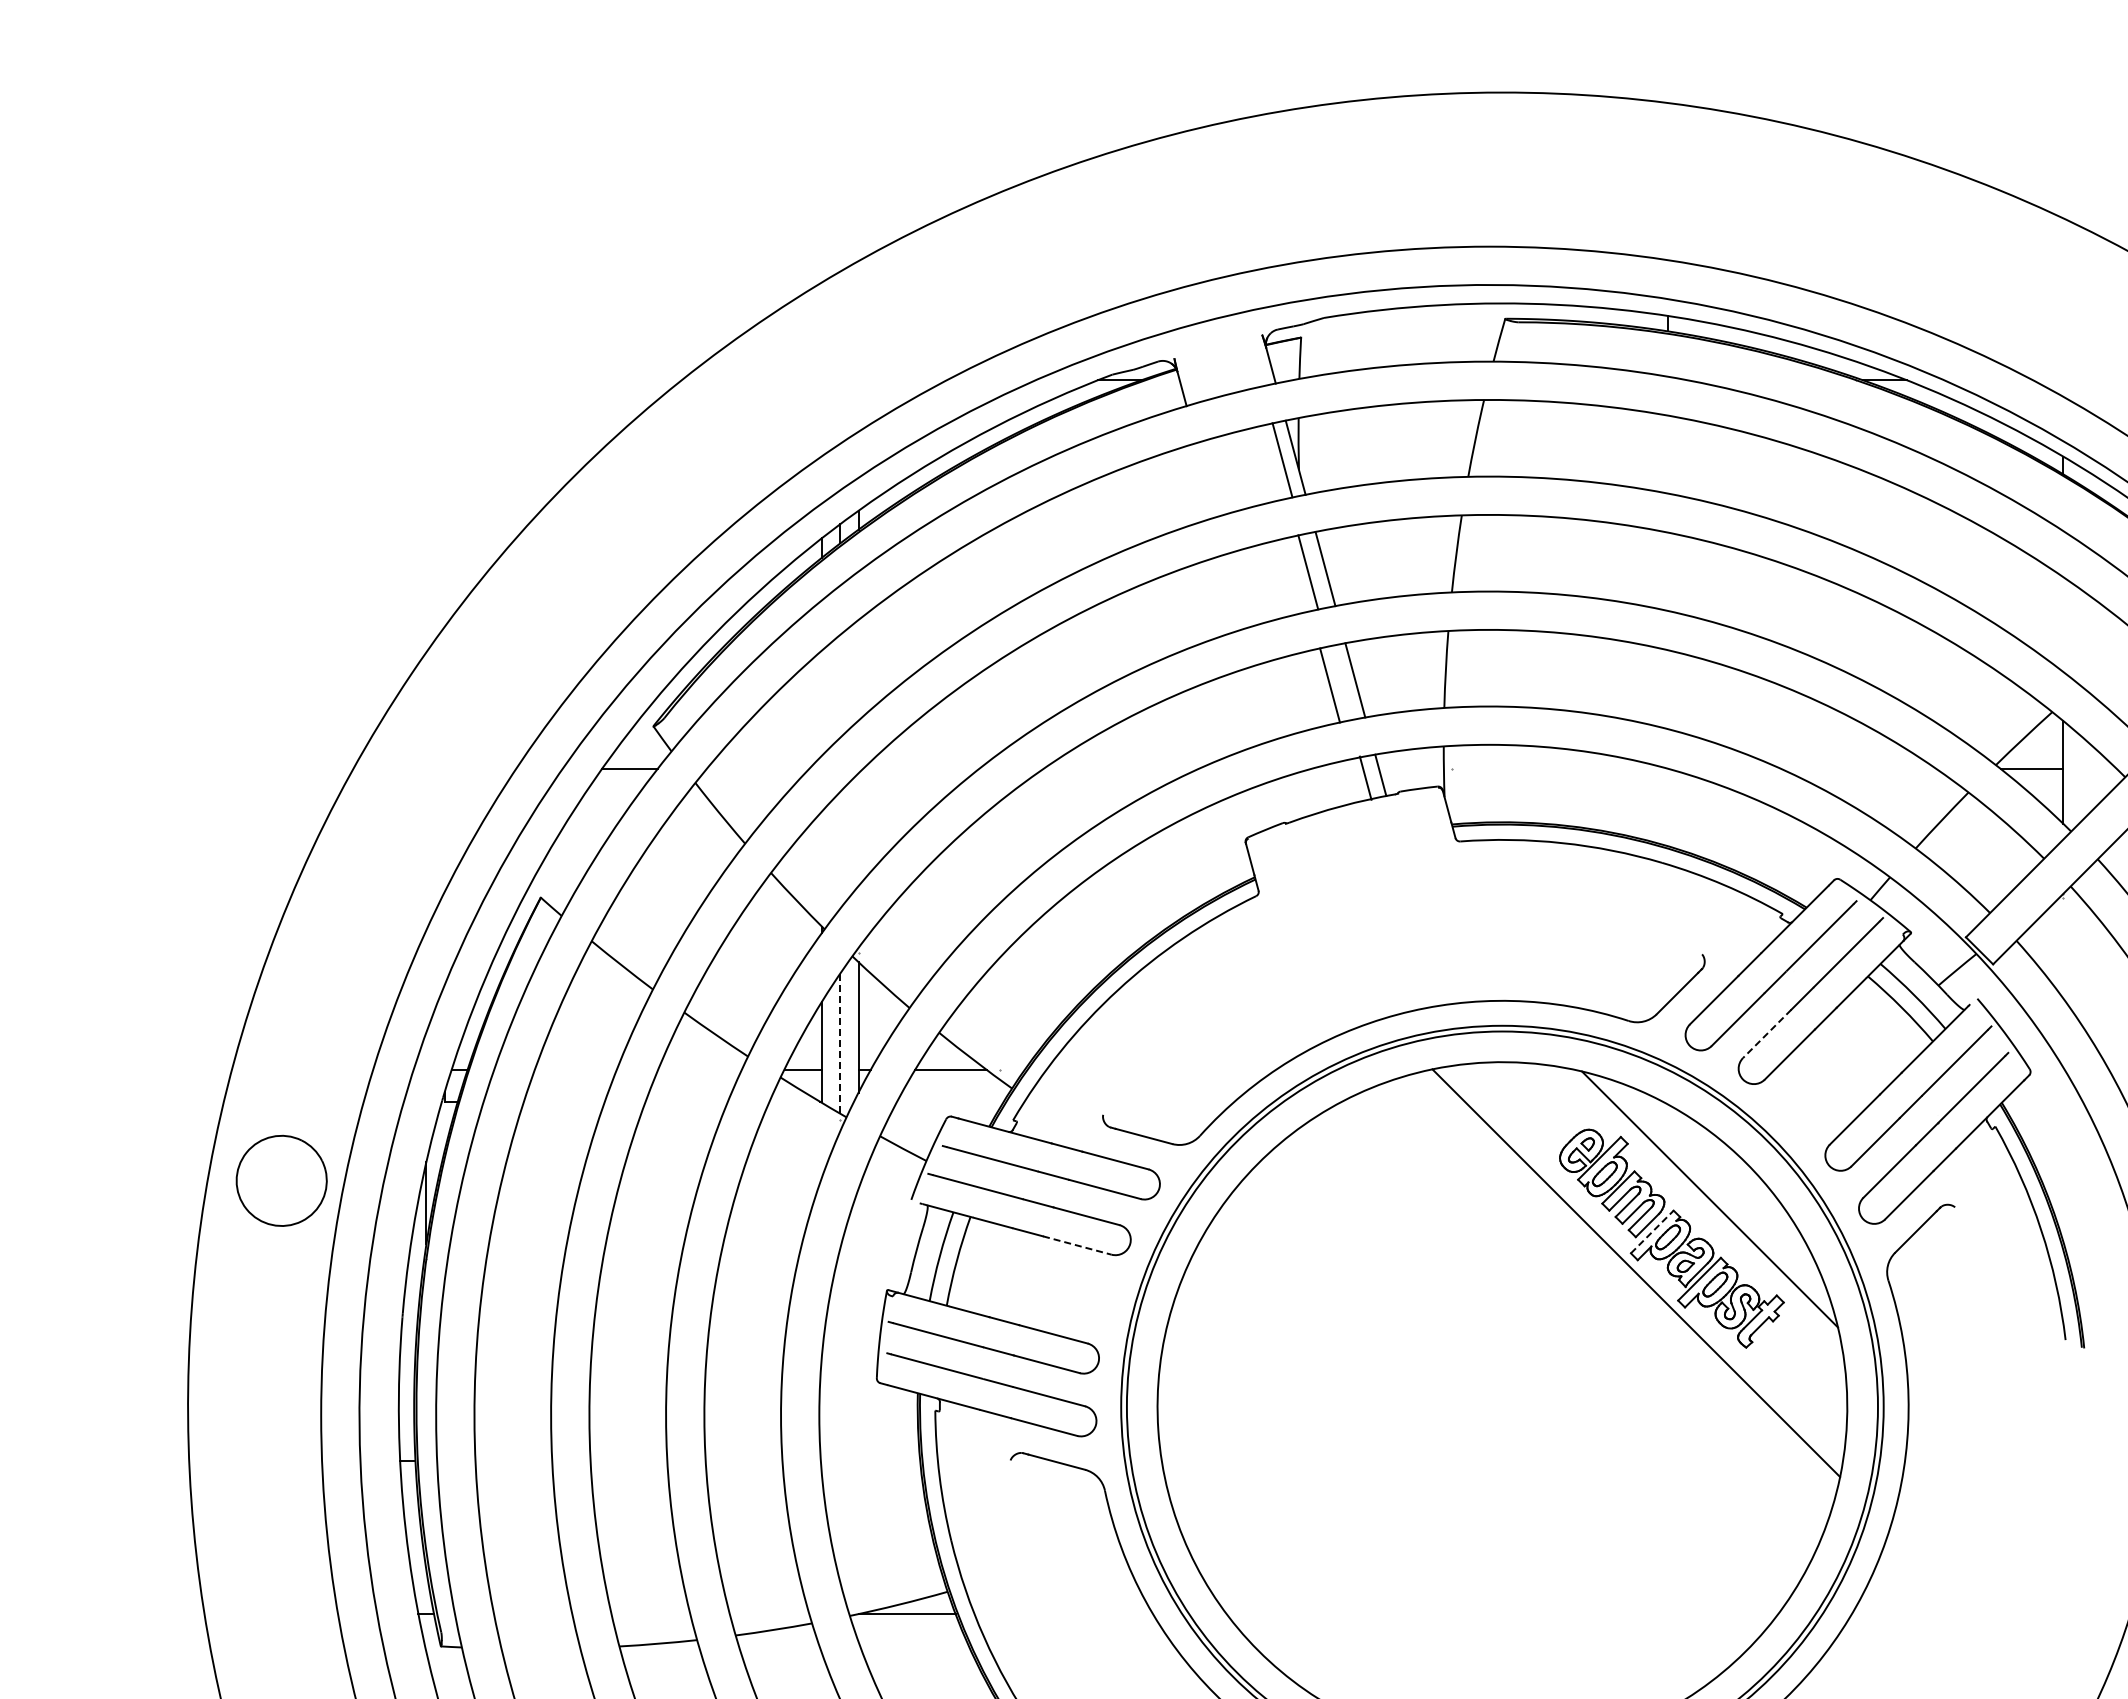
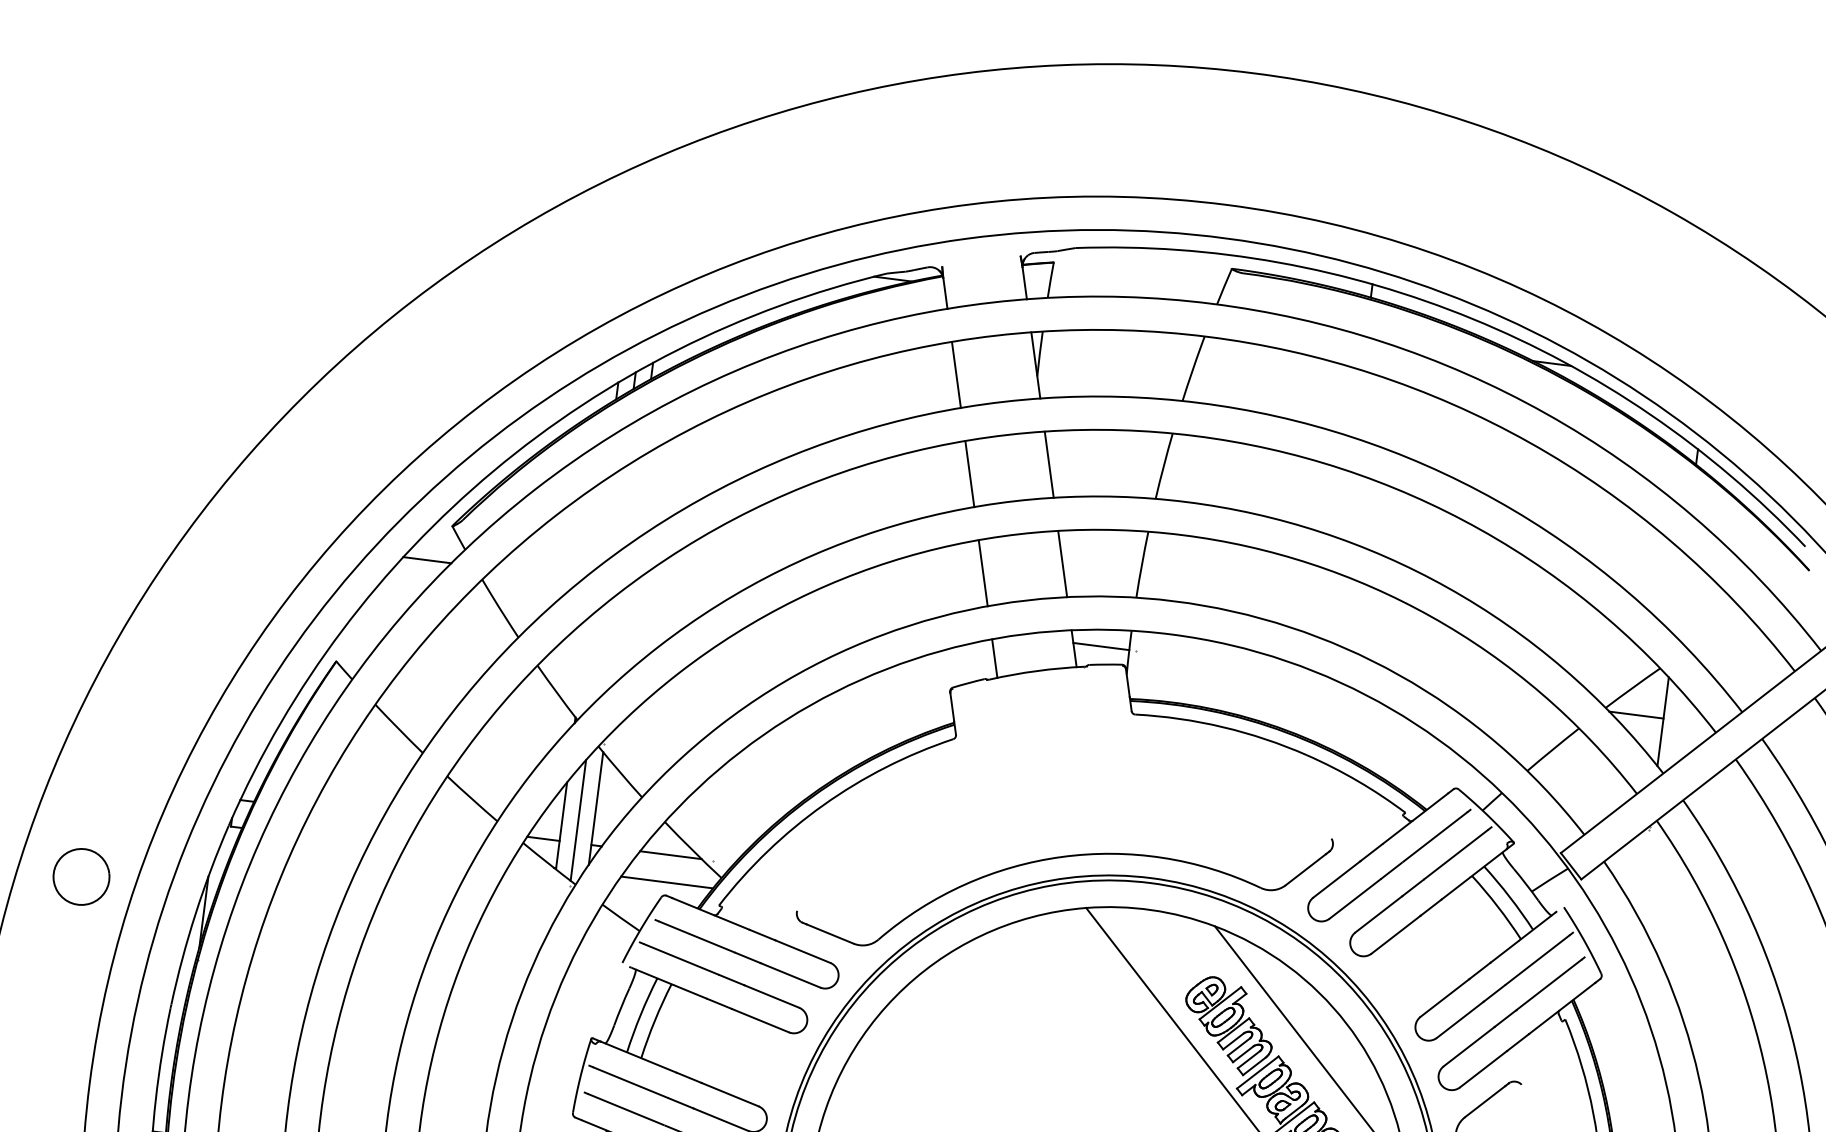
line: (1282, 460) -> (956, 375), moved
line: (1308, 572) -> (970, 474), moved
line: (1329, 685) -> (982, 573), moved
line: (1411, 768) -> (1101, 646), added
line: (1365, 777) -> (994, 657), moved
line: (1766, 1034) -> (1378, 914), dashed -> solid
line: (840, 1043) -> (578, 820), dashed -> solid
line: (950, 1101) -> (667, 882), added
part: (281, 1180) -> (81, 876), size x0.71
line: (1652, 1231) -> (1258, 1072), dashed -> solid
line: (1077, 1245) -> (760, 1020), dashed -> solid

